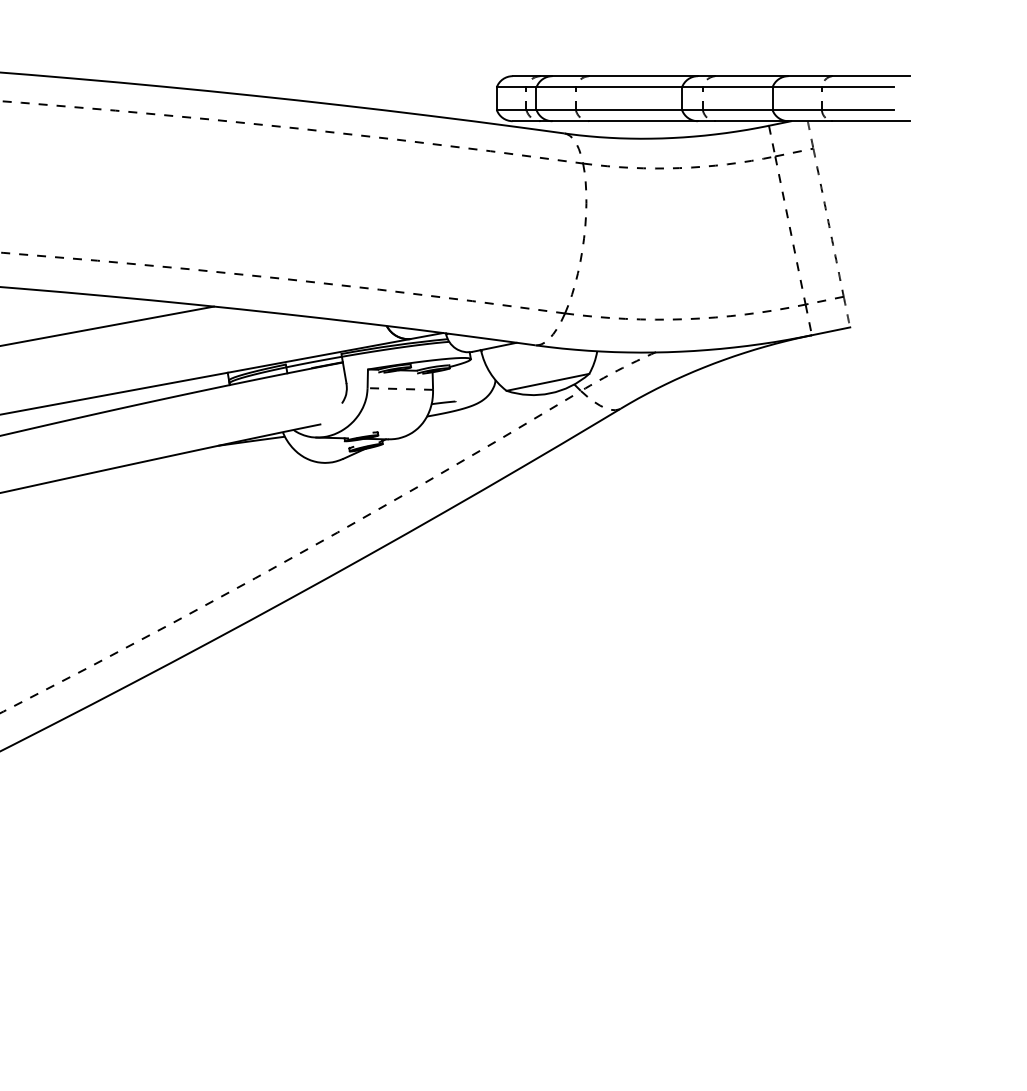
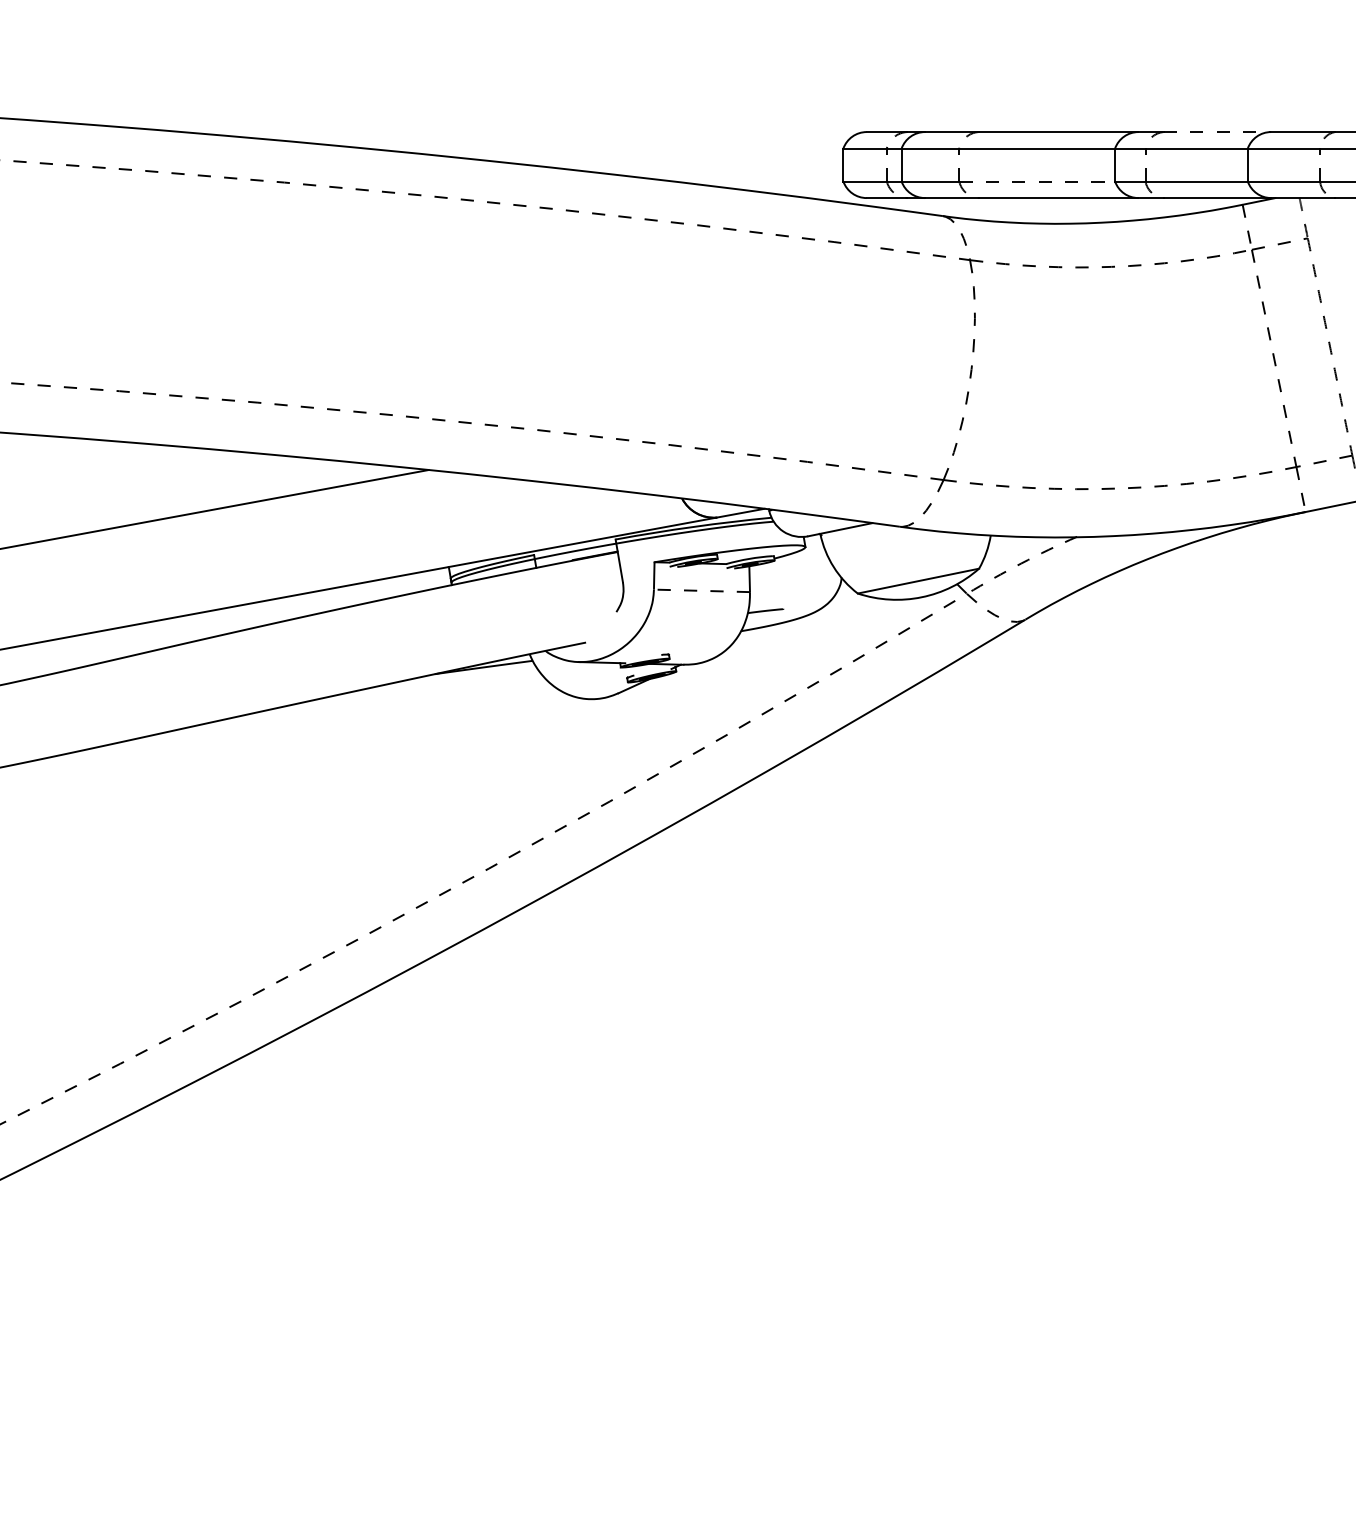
line: (751, 76) -> (1217, 132), solid -> dashed
line: (629, 109) -> (1038, 180), solid -> dashed

